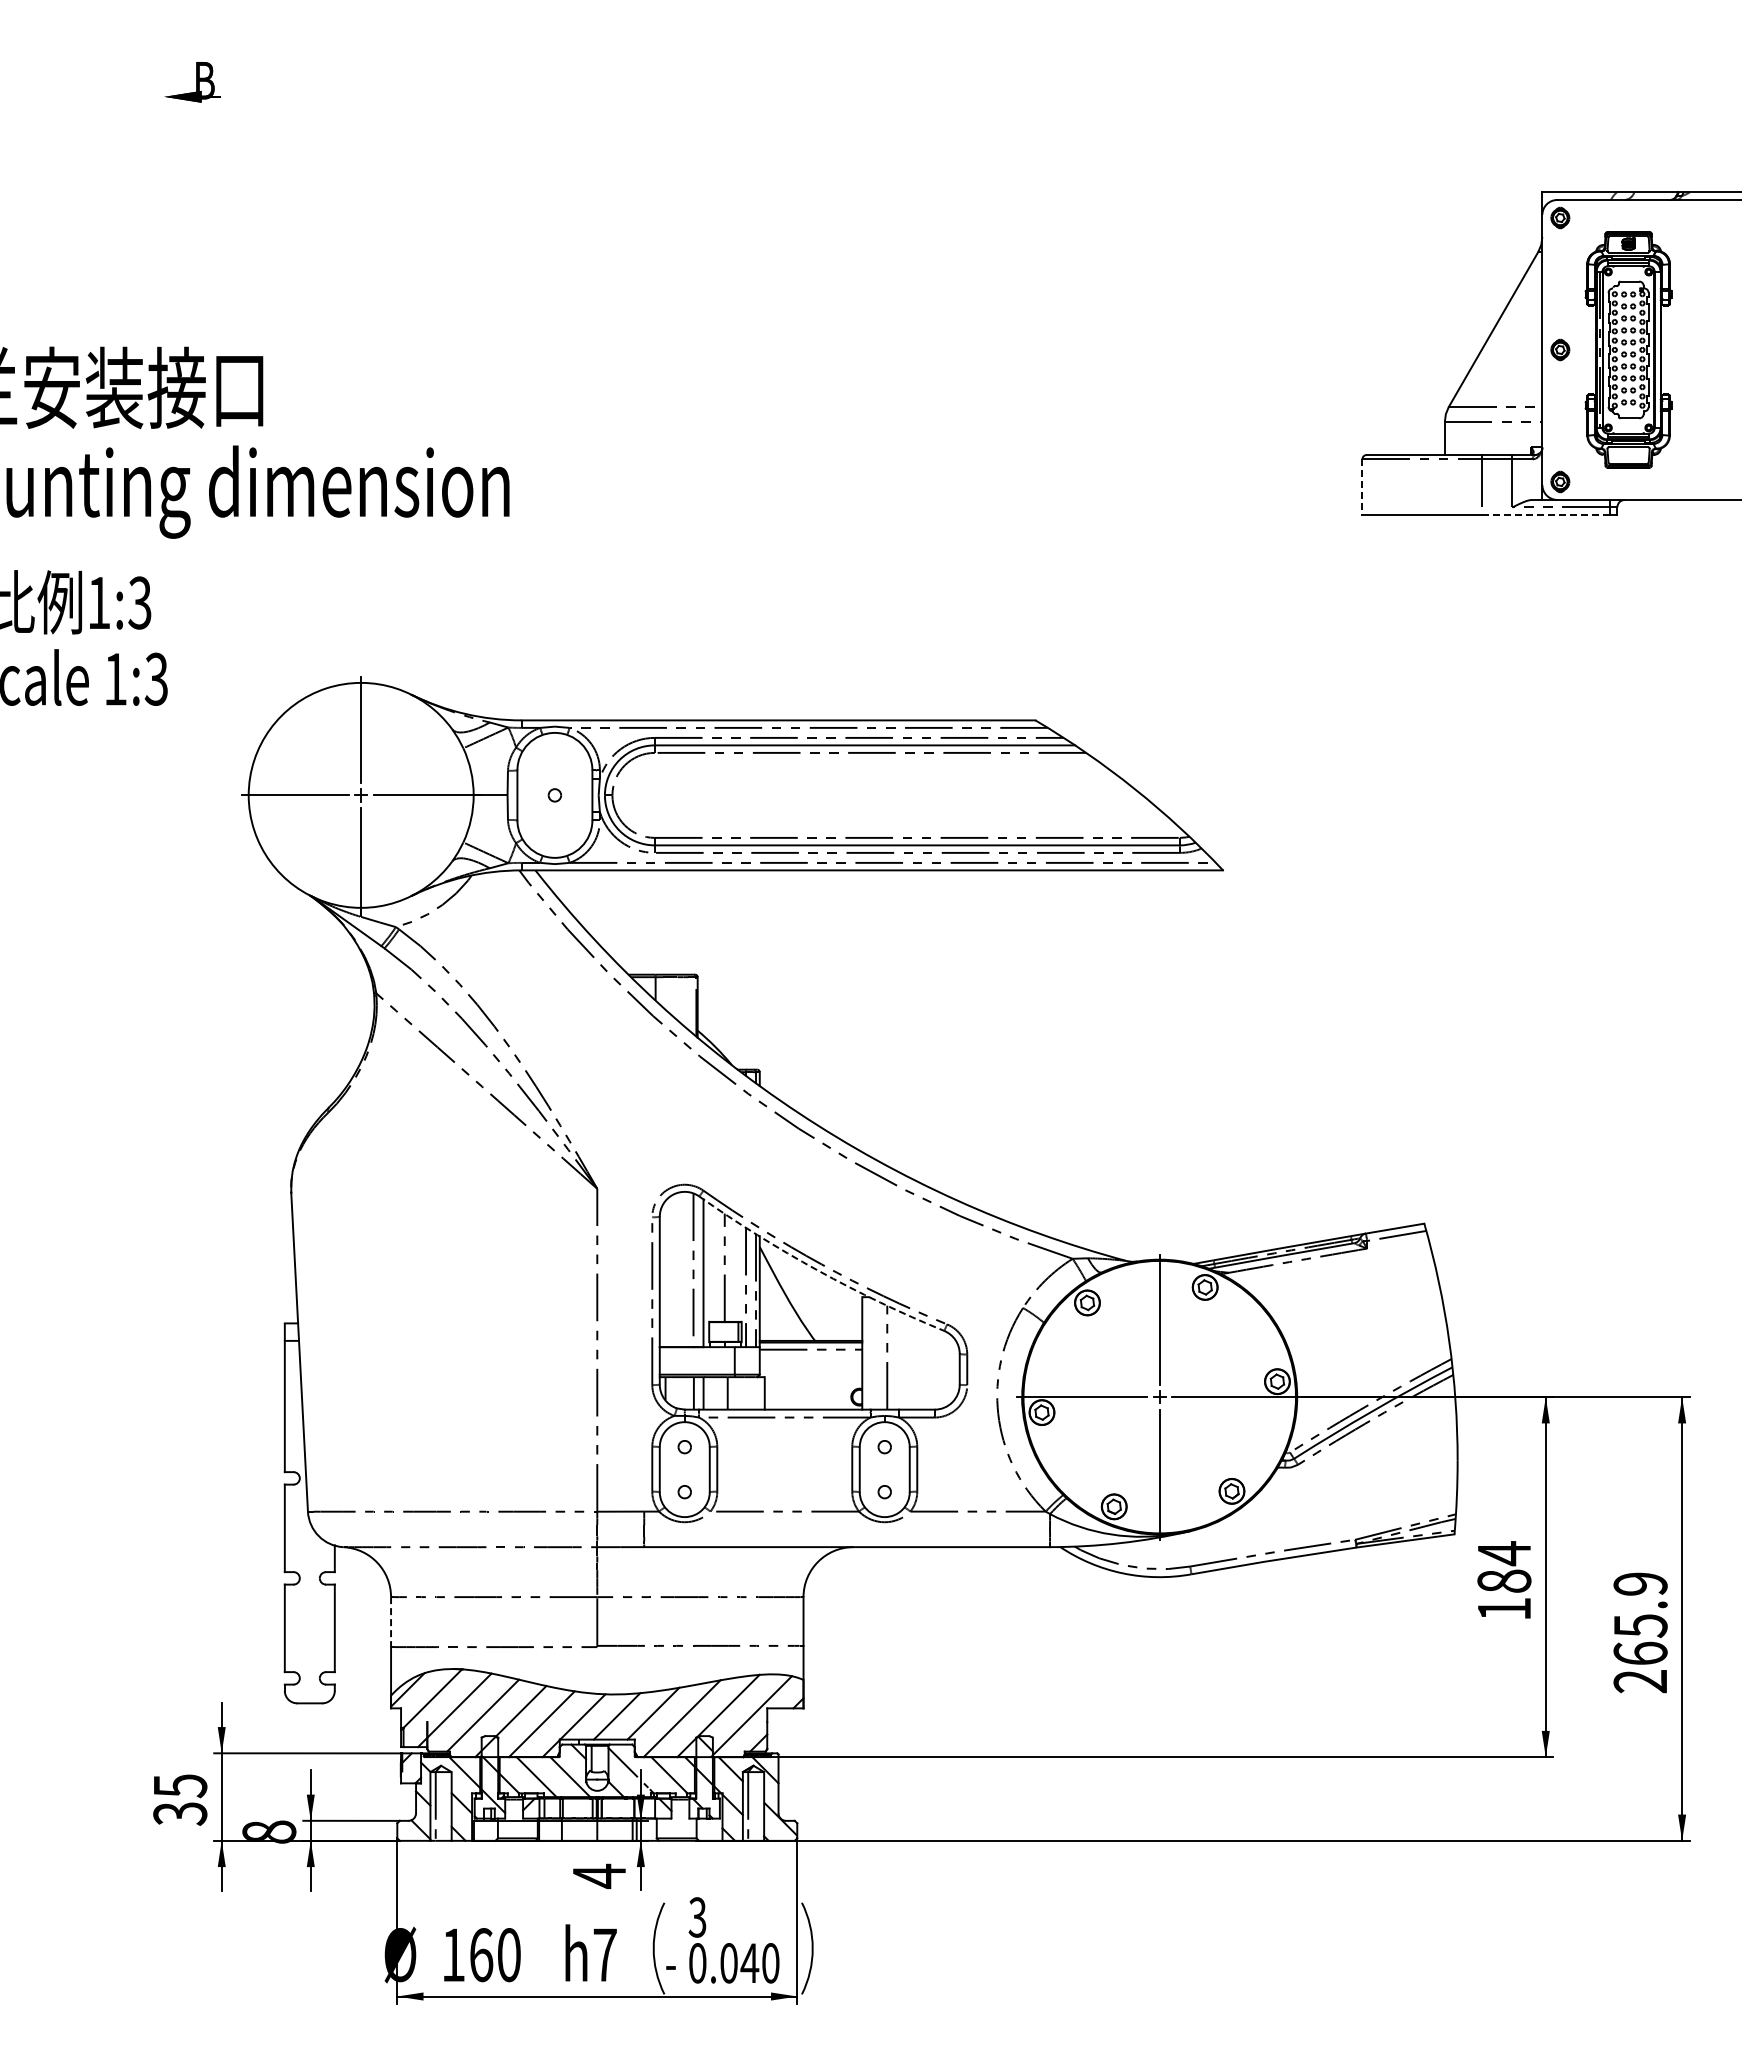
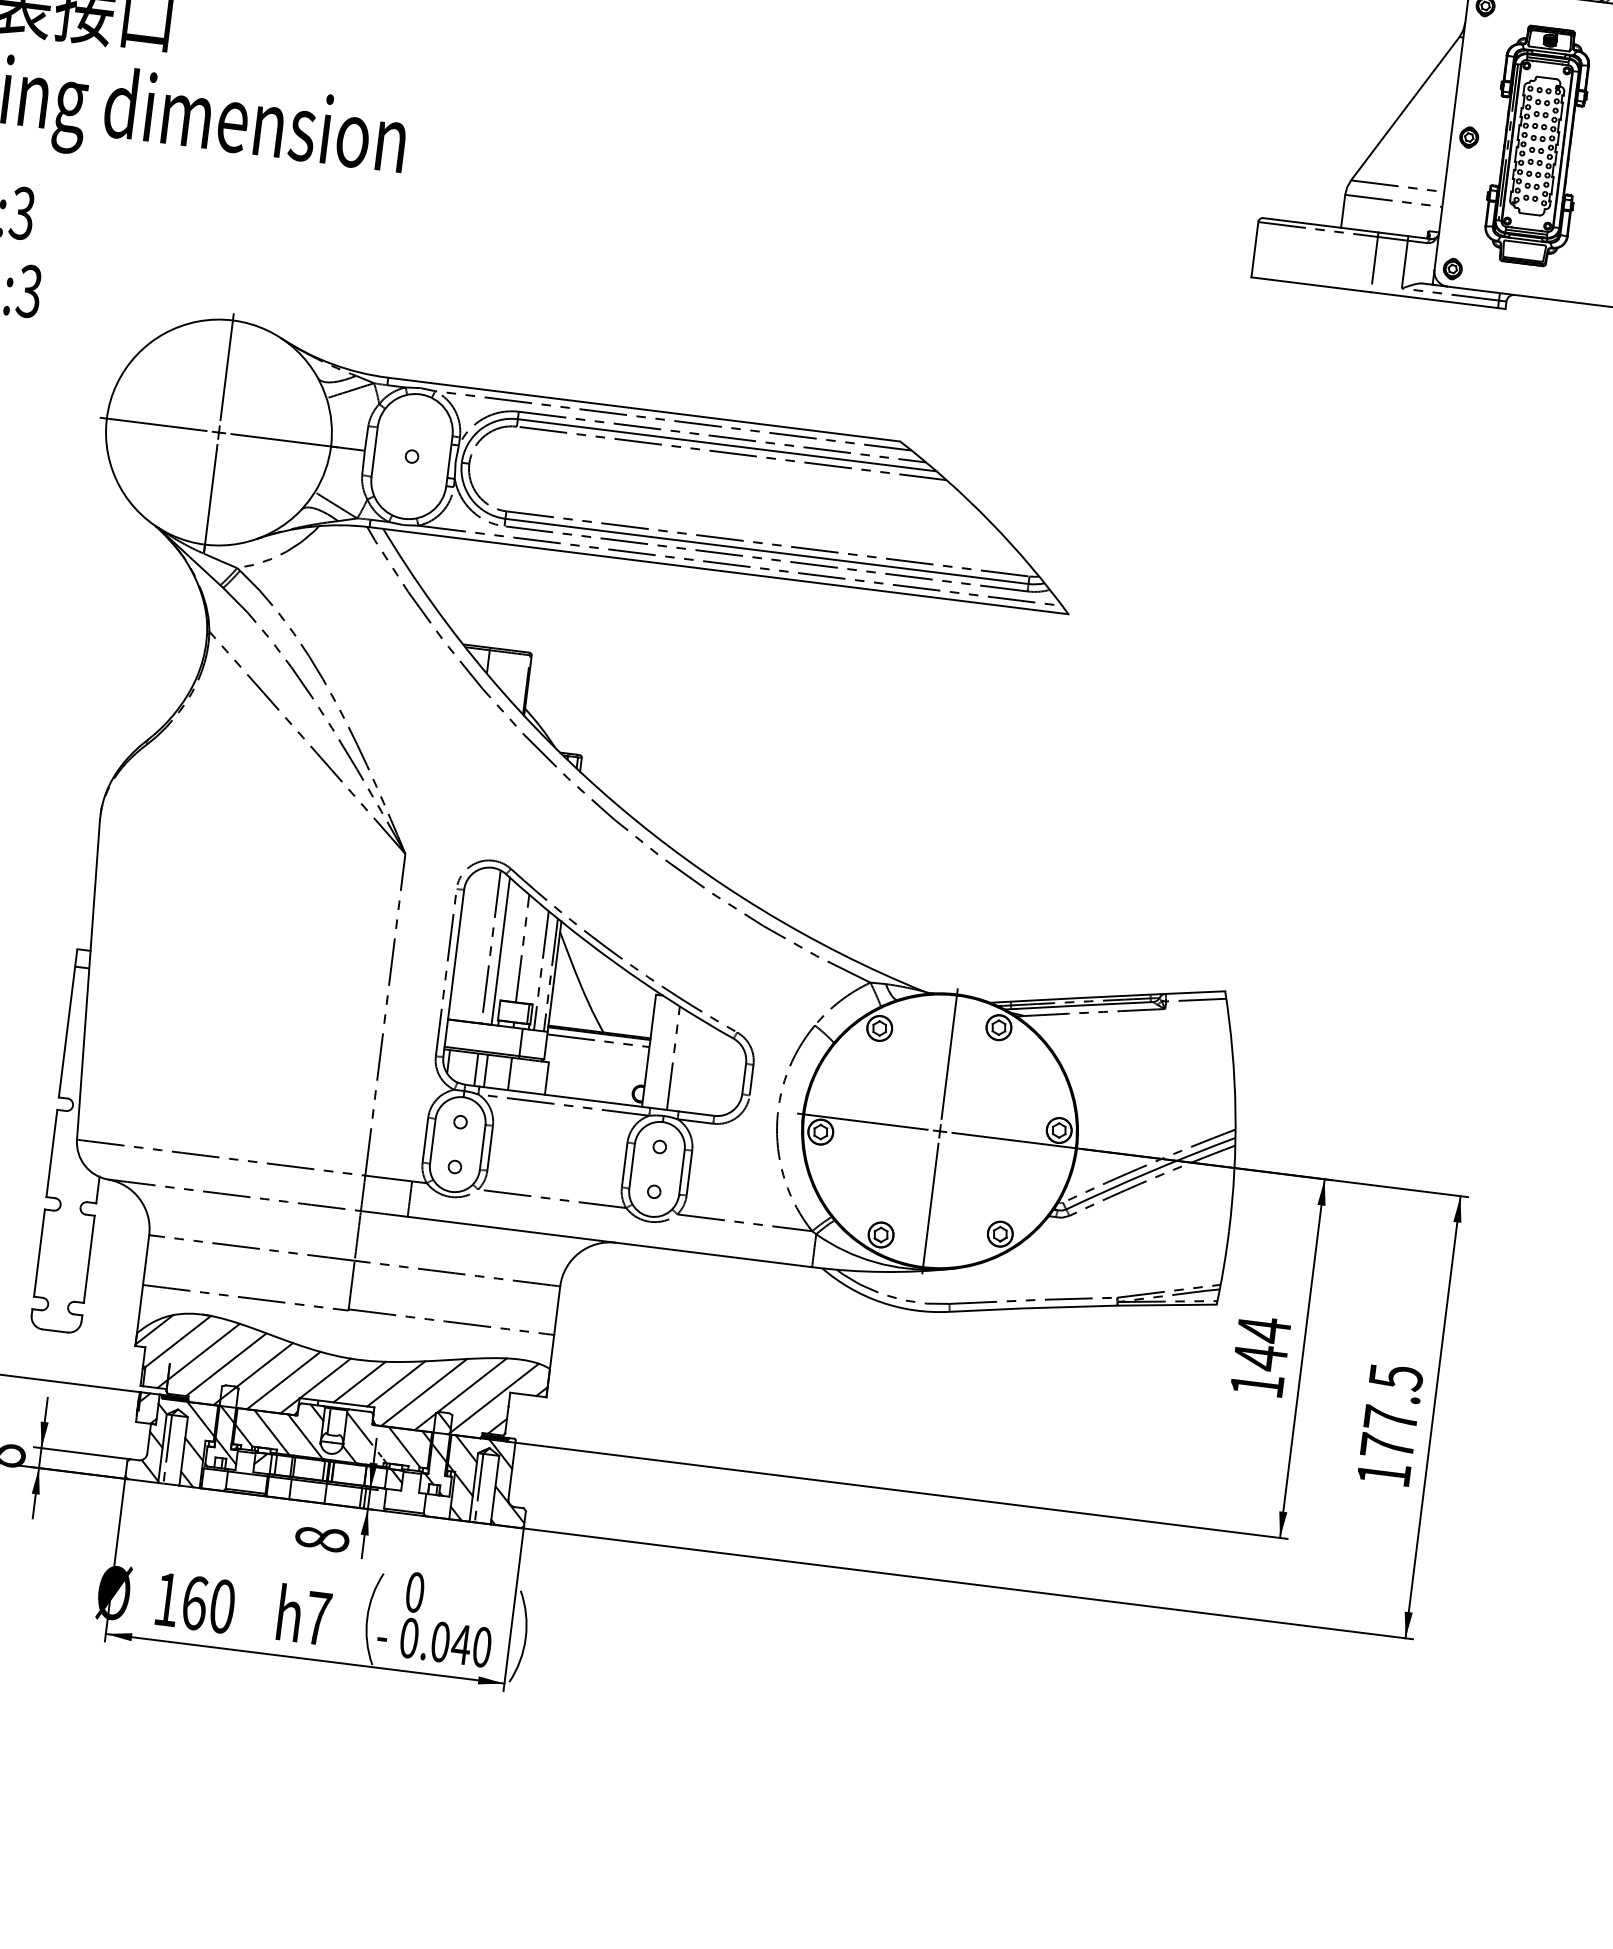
line: (1362, 487) -> (1254, 250), dashed -> solid
line: (1546, 514) -> (1434, 299), dashed -> solid
arc: (817, 1270) -> (614, 962), dashed -> solid
text: (1504, 1581) -> (1260, 1357), 184 -> 144
line: (391, 1622) -> (146, 1260), dashed -> solid
text: (1640, 1632) -> (1389, 1425), 265.9 -> 177.5
text: (599, 1876) -> (322, 1539), 4 -> 8
text: (697, 1917) -> (414, 1592), 3 -> 0

